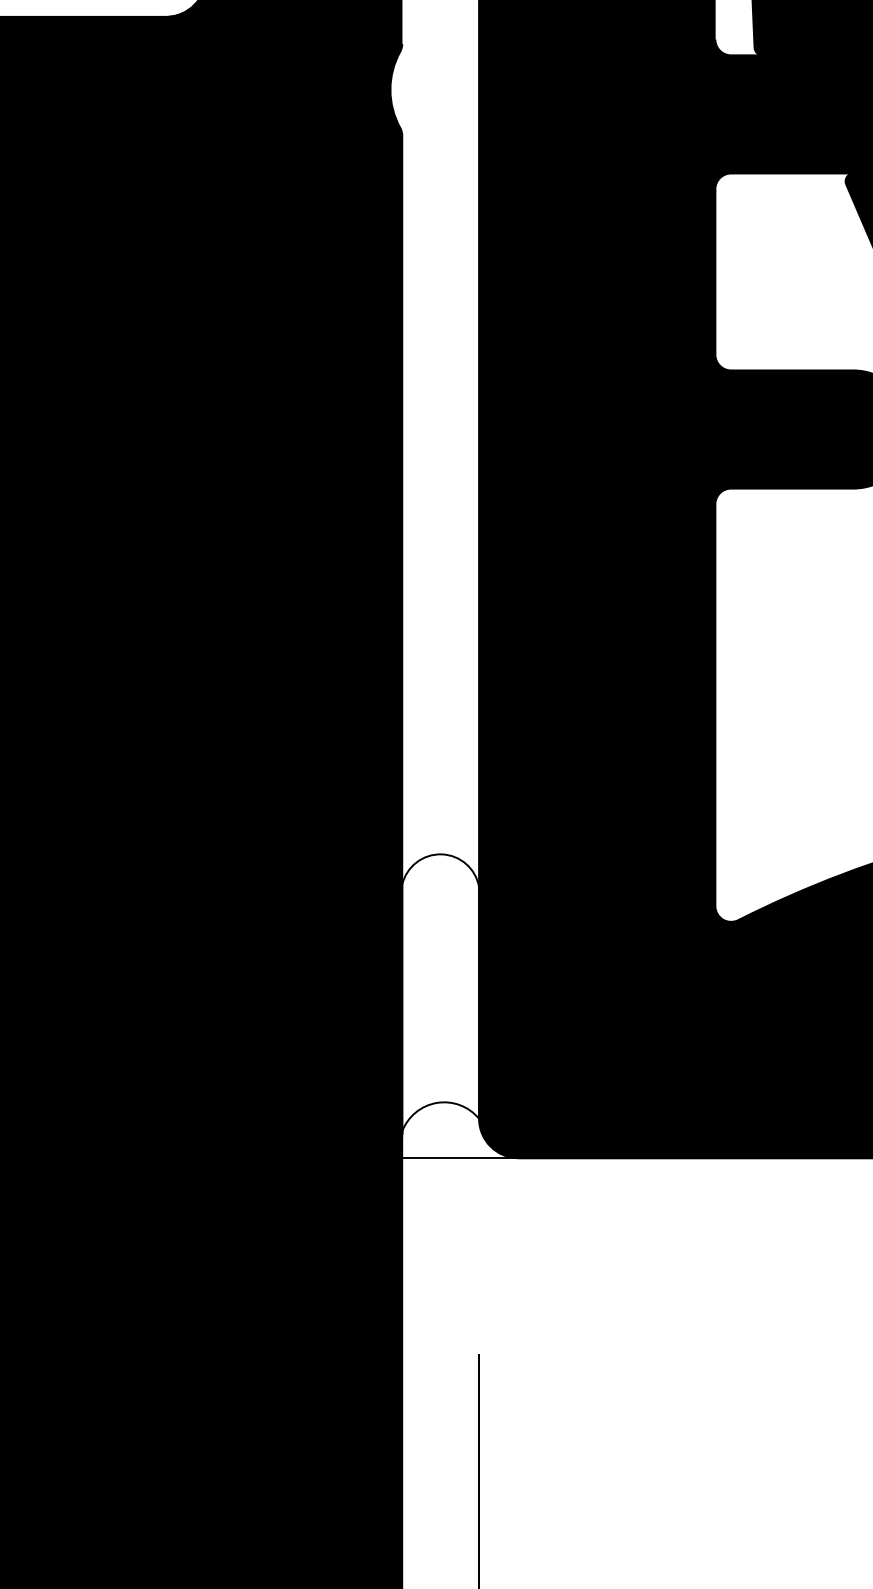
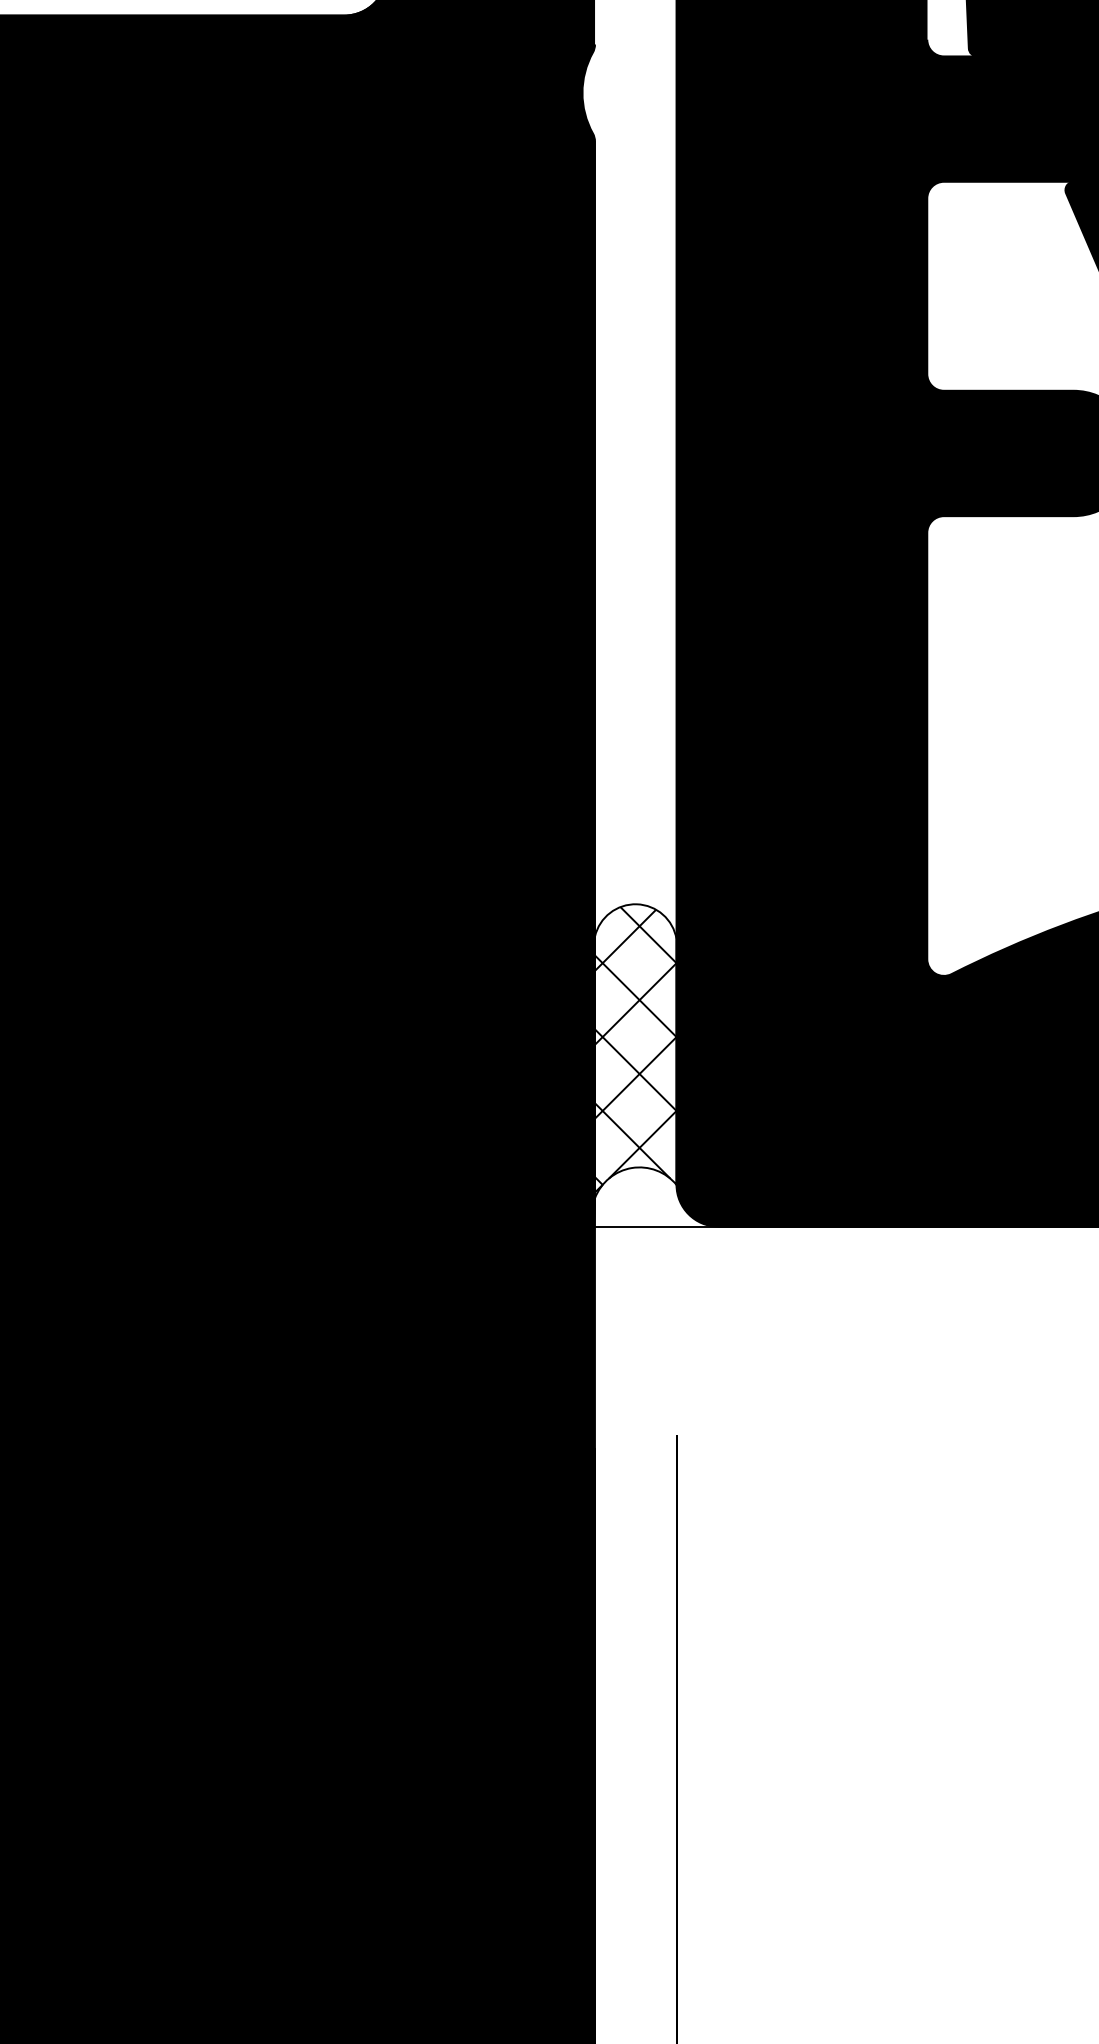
hatch: (440, 991) -> (635, 1049), added

